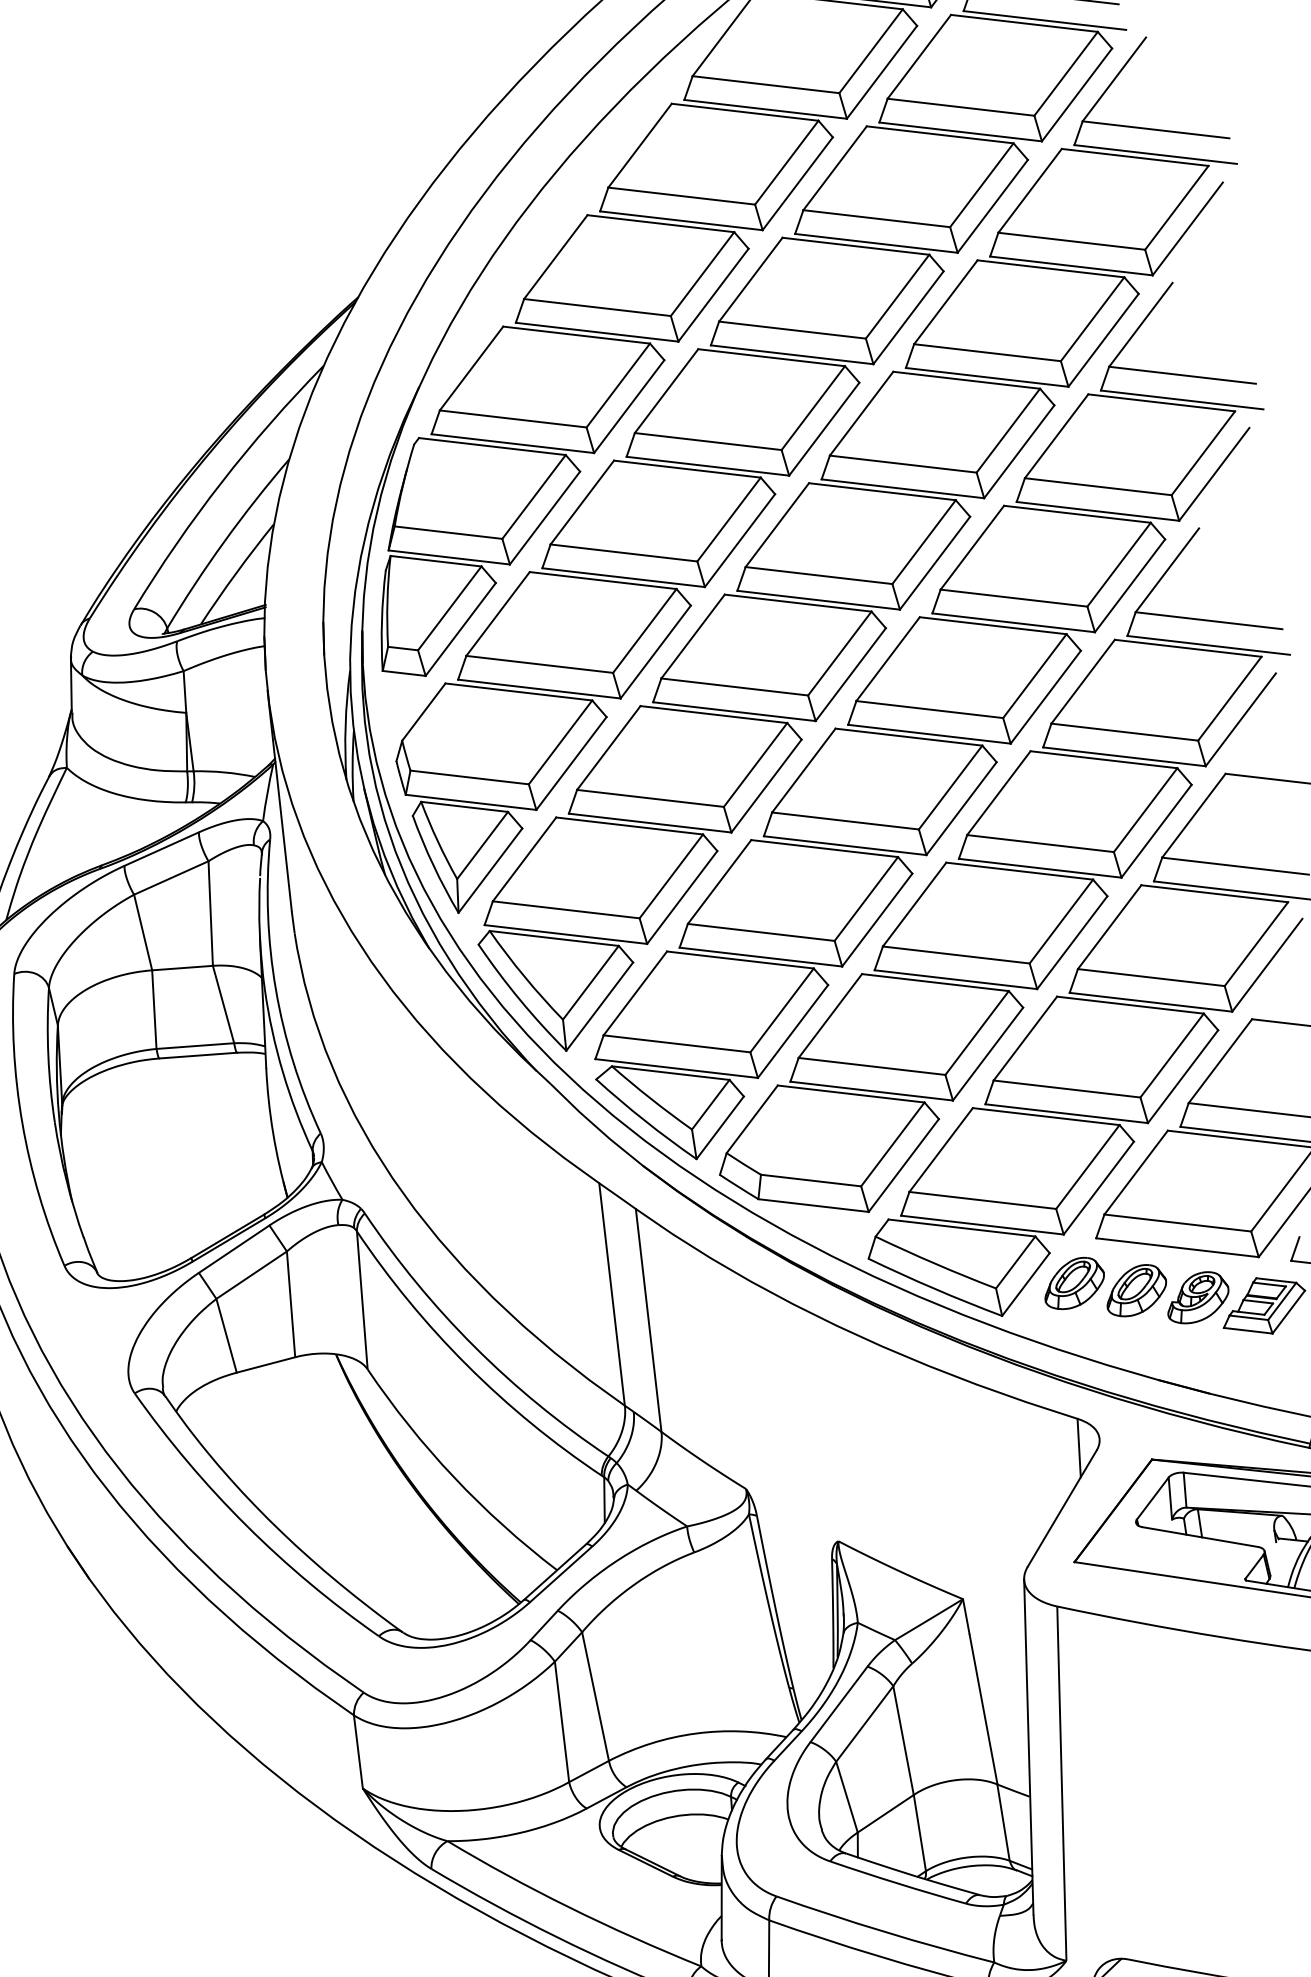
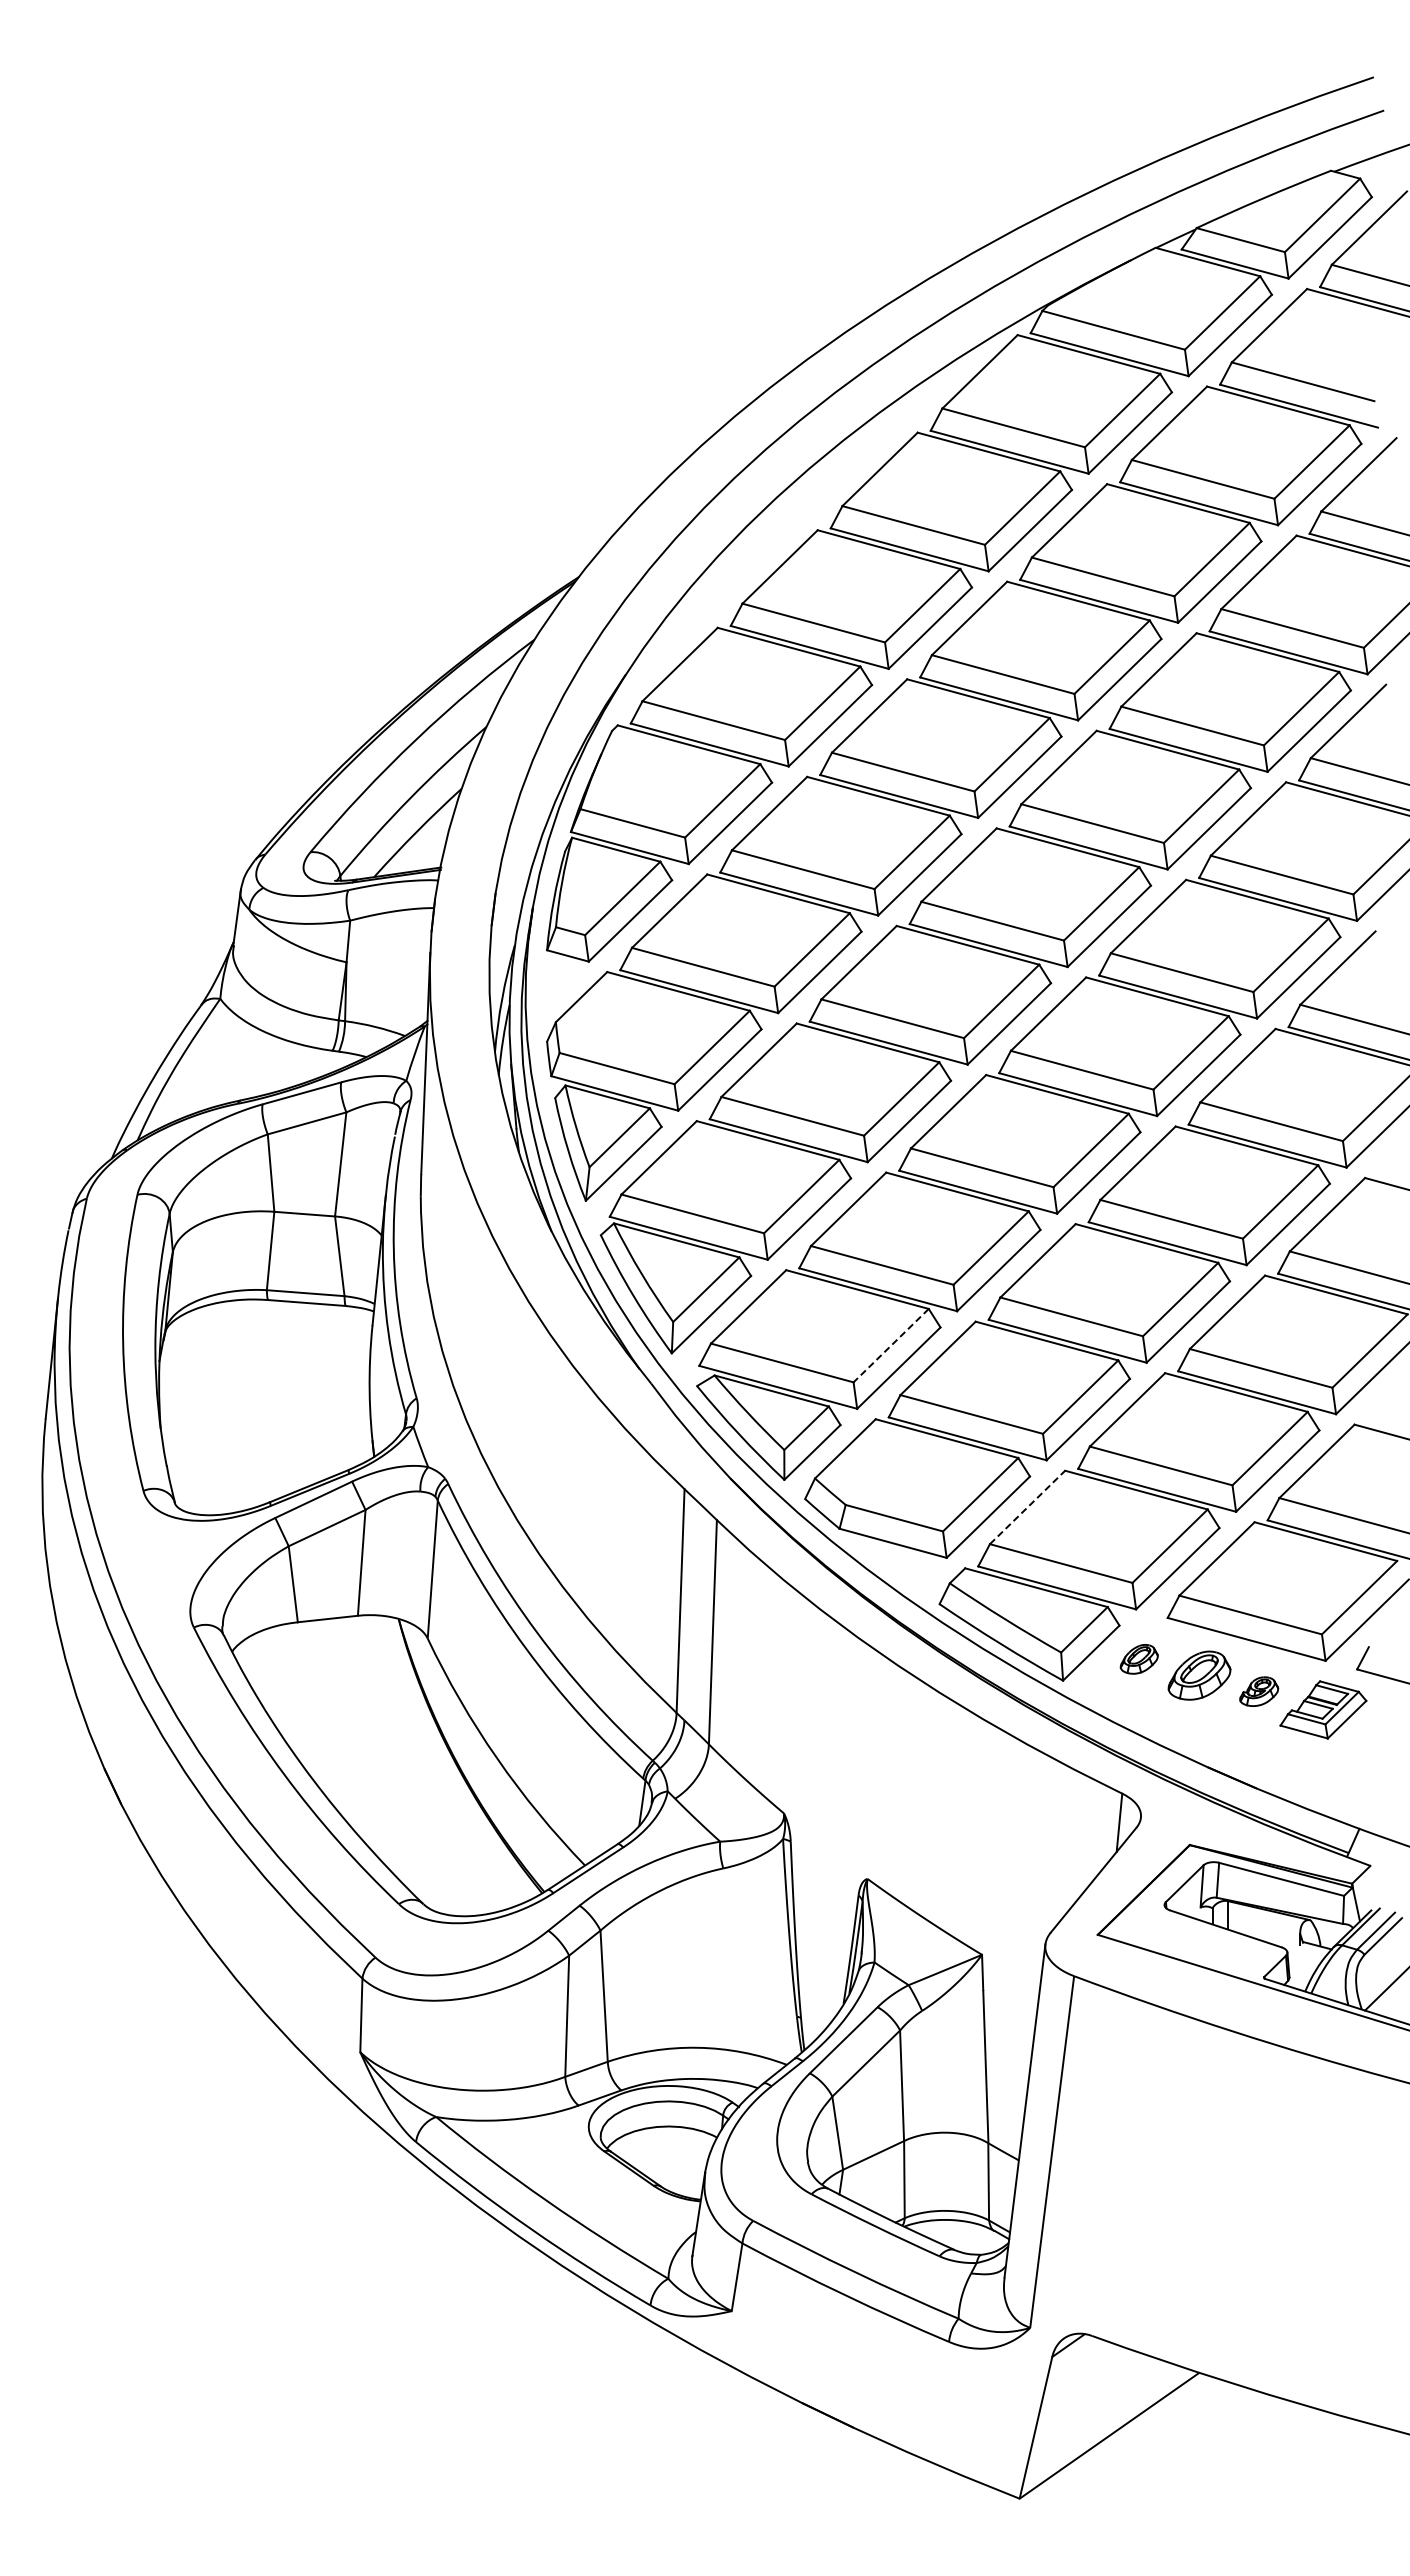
line: (782, 1010) -> (891, 1345), solid -> dashed
line: (941, 1150) -> (1027, 1507), solid -> dashed
part: (1074, 1283) -> (1139, 1659), size x0.6
part: (1196, 1297) -> (1258, 1691), size x0.6

